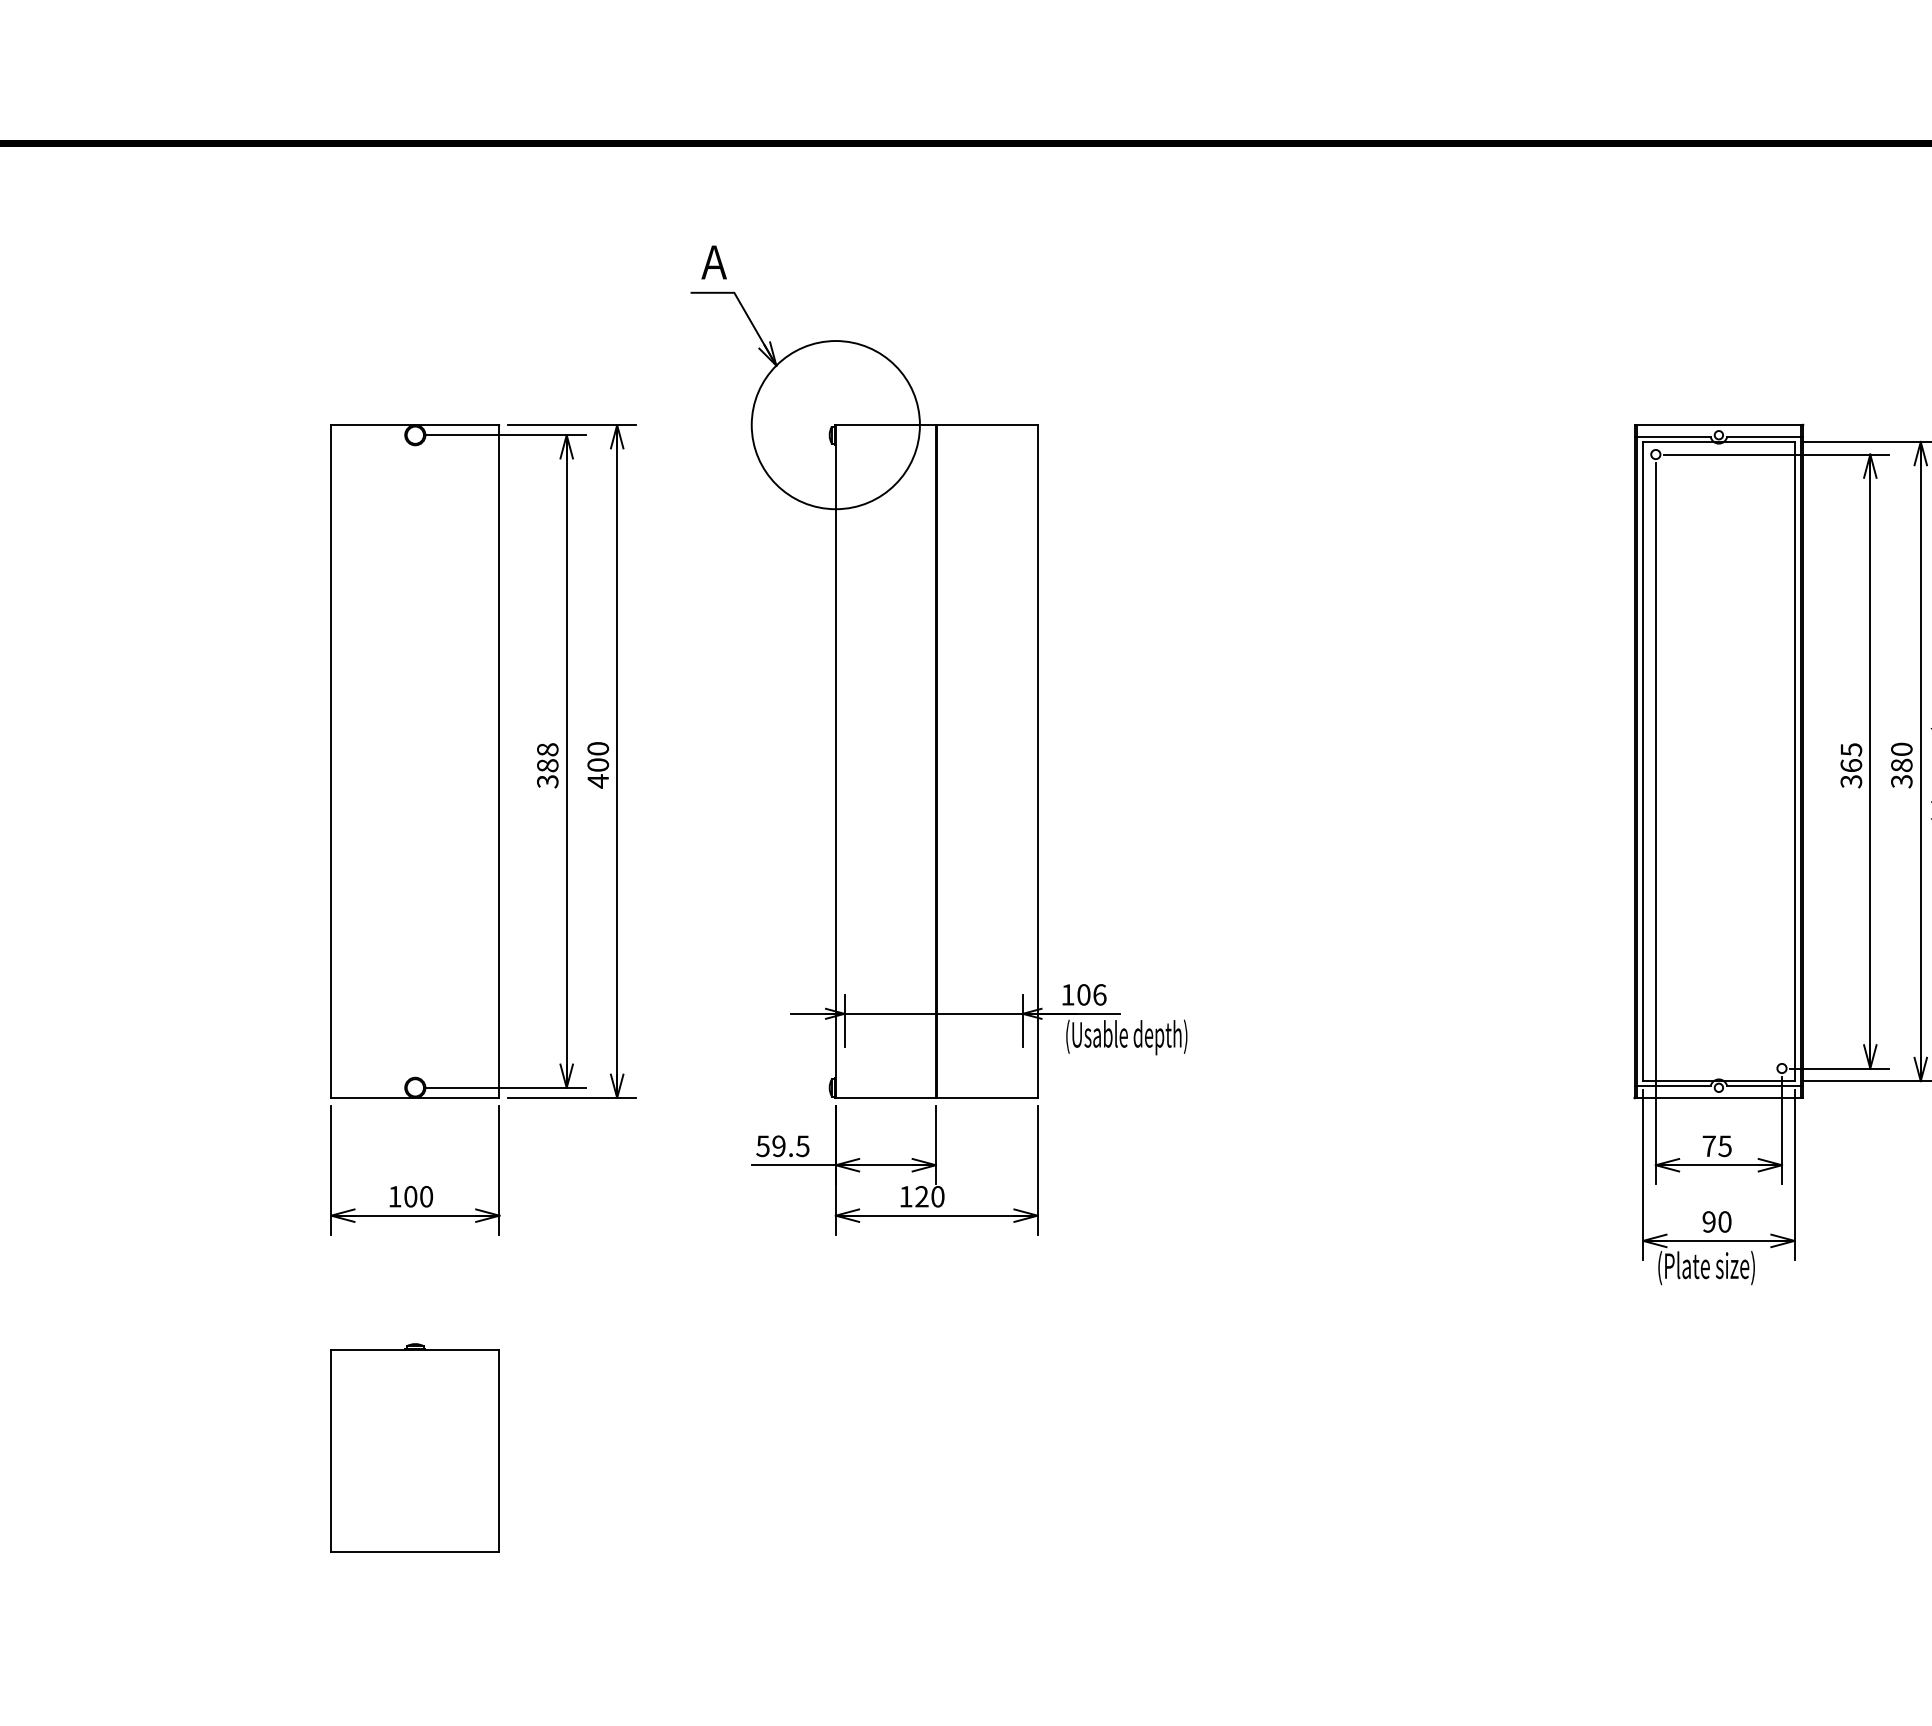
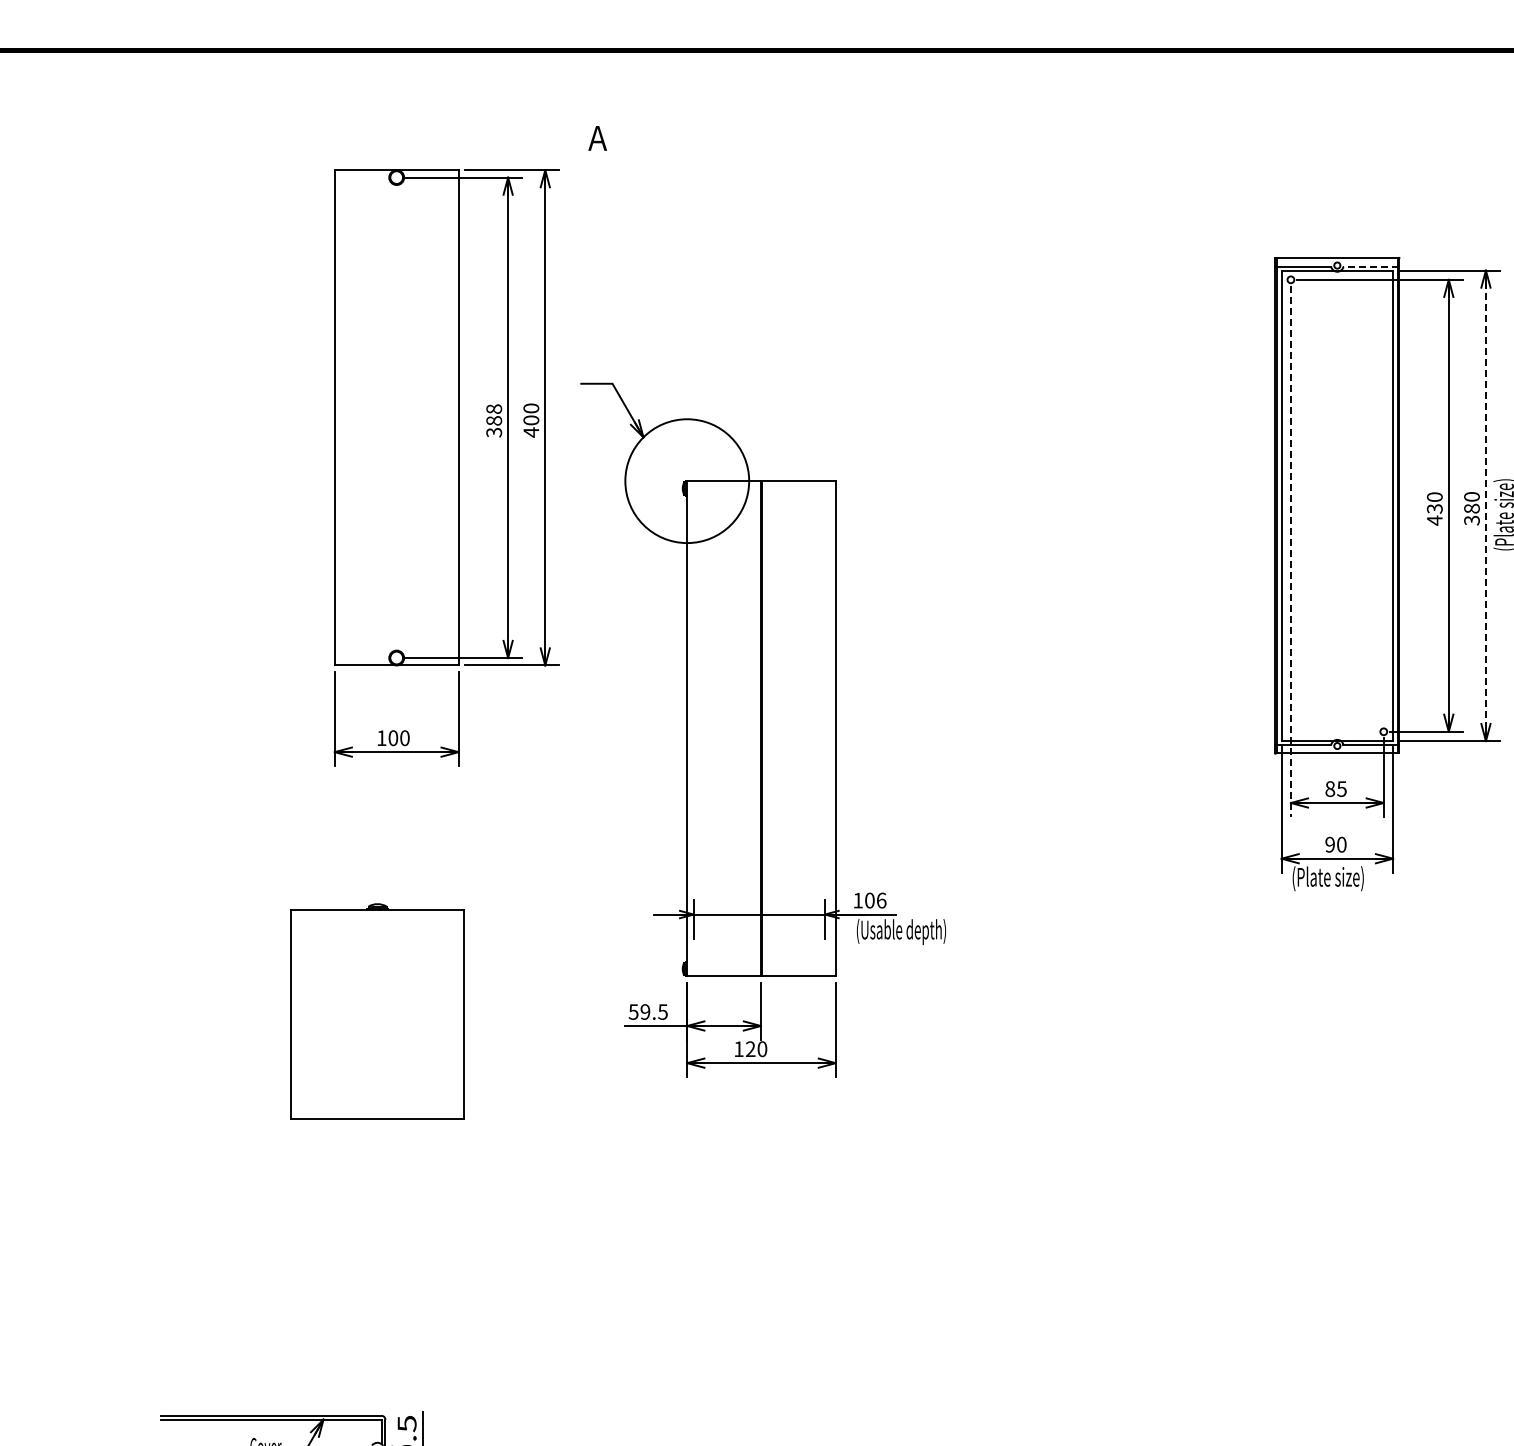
line: (1765, 436) -> (1371, 266), solid -> dashed
part: (938, 762) -> (762, 729), moved
line: (1920, 762) -> (1485, 506), solid -> dashed
text: (1850, 765) -> (1434, 508), 365 -> 430
line: (1655, 823) -> (1290, 551), solid -> dashed
part: (482, 829) -> (446, 467), moved
text: (1709, 1145) -> (1330, 788), 75 -> 85
part: (415, 1447) -> (377, 1010), size x1.4

